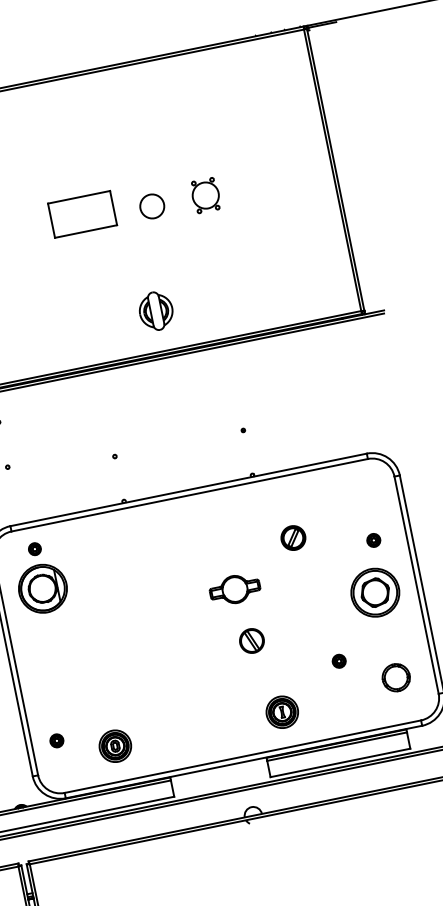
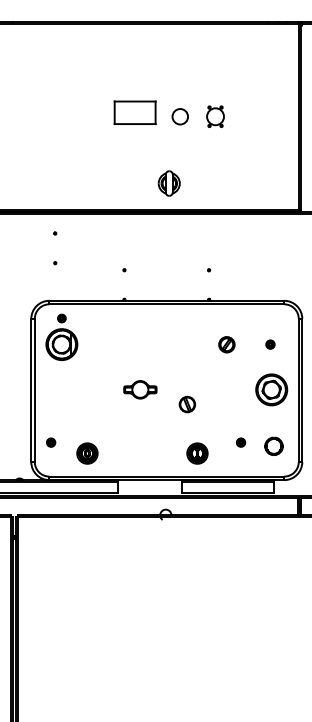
part: (373, 540) -> (270, 344), moved
part: (235, 589) -> (140, 389), moved
part: (338, 661) -> (240, 442), moved

